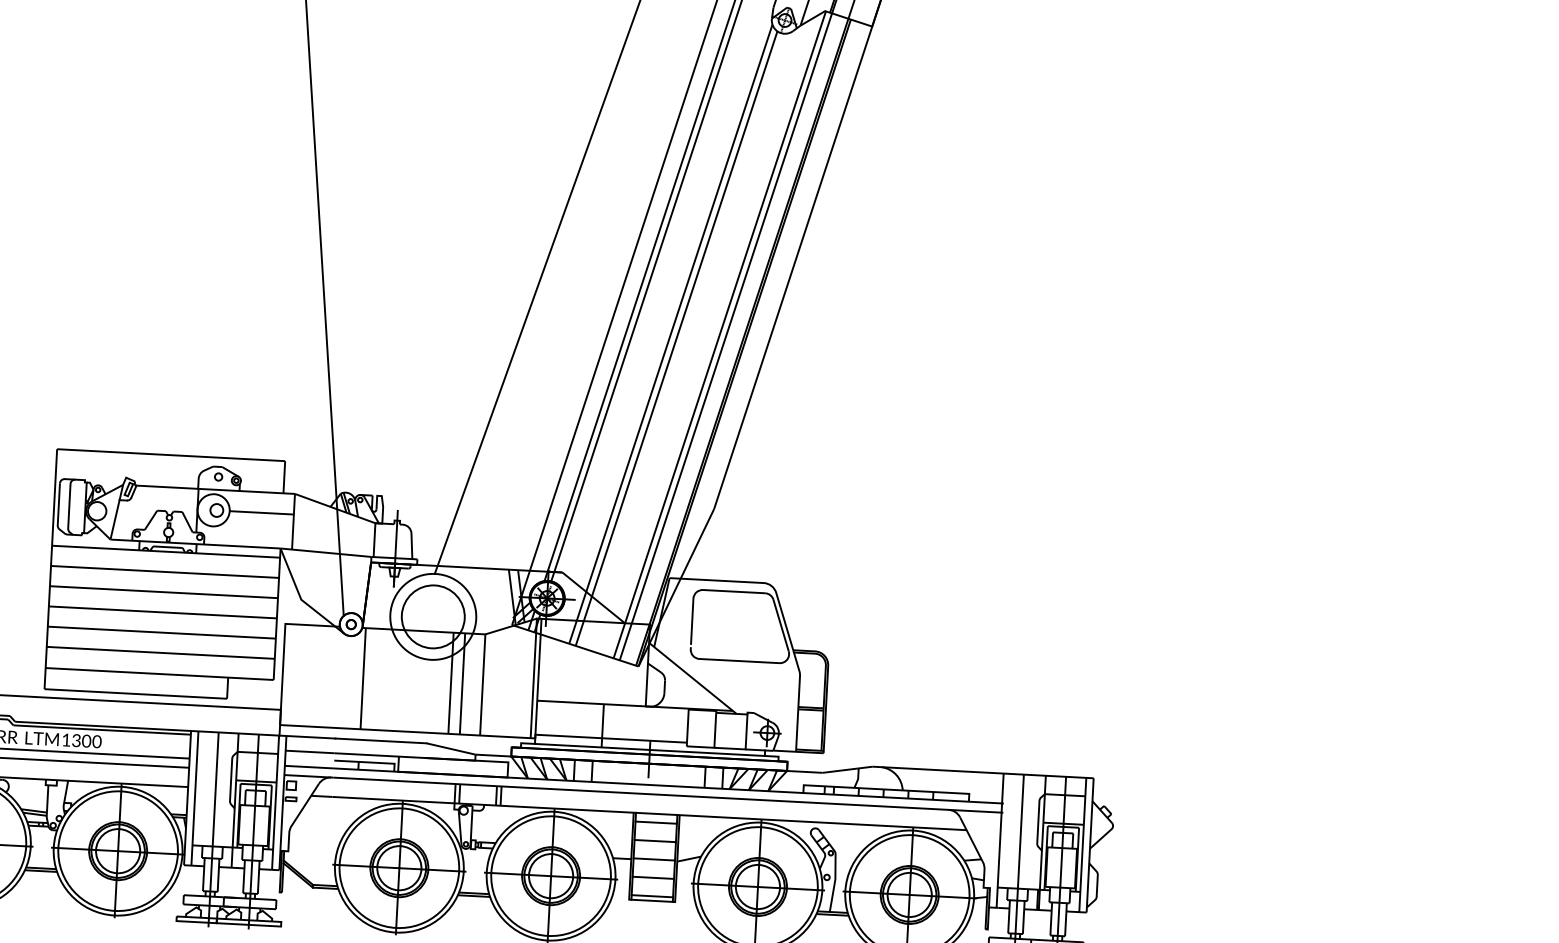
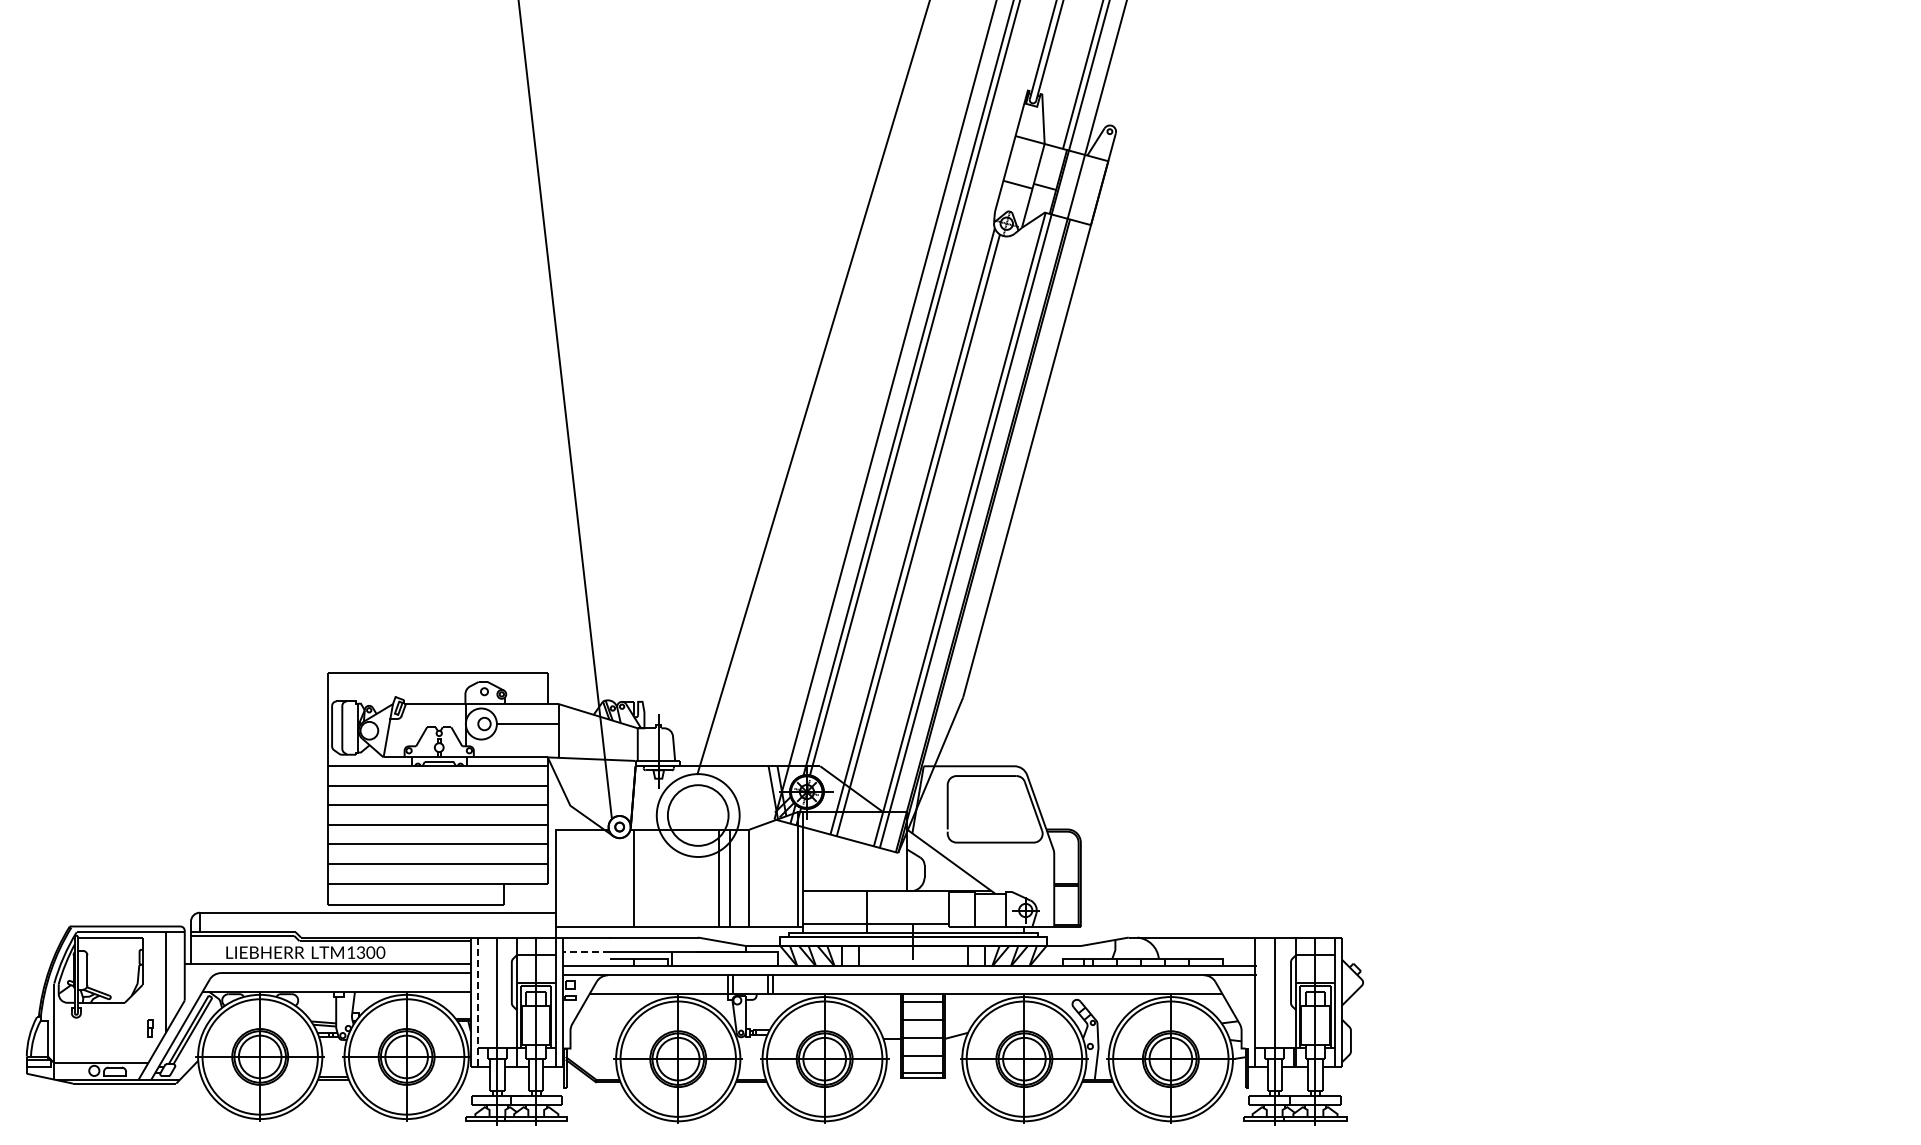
line: (310, 751) -> (586, 951), solid -> dashed
line: (194, 798) -> (477, 1002), solid -> dashed

